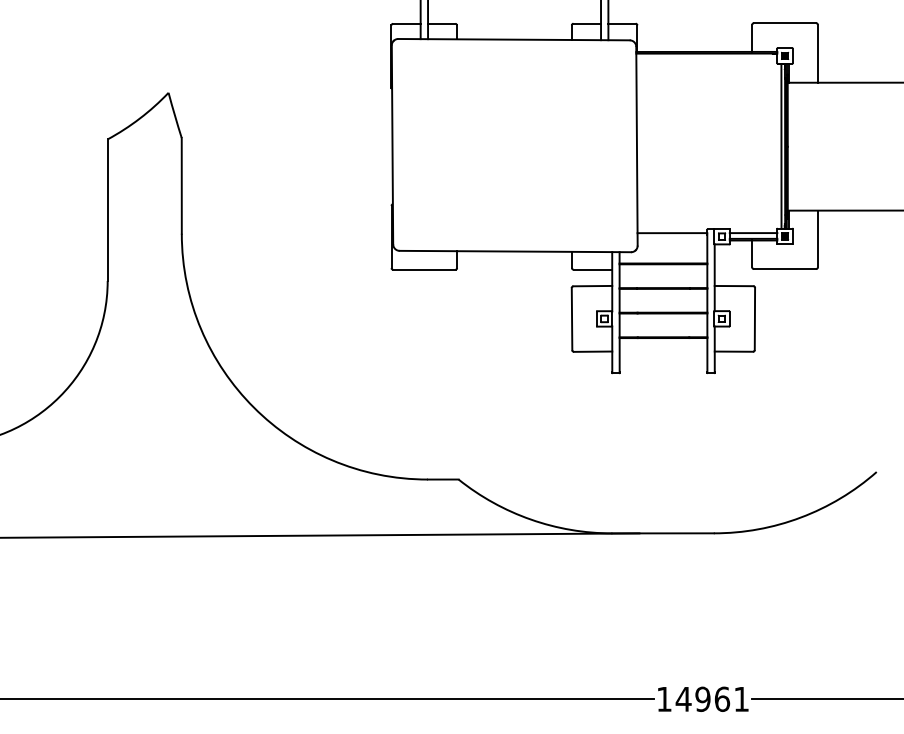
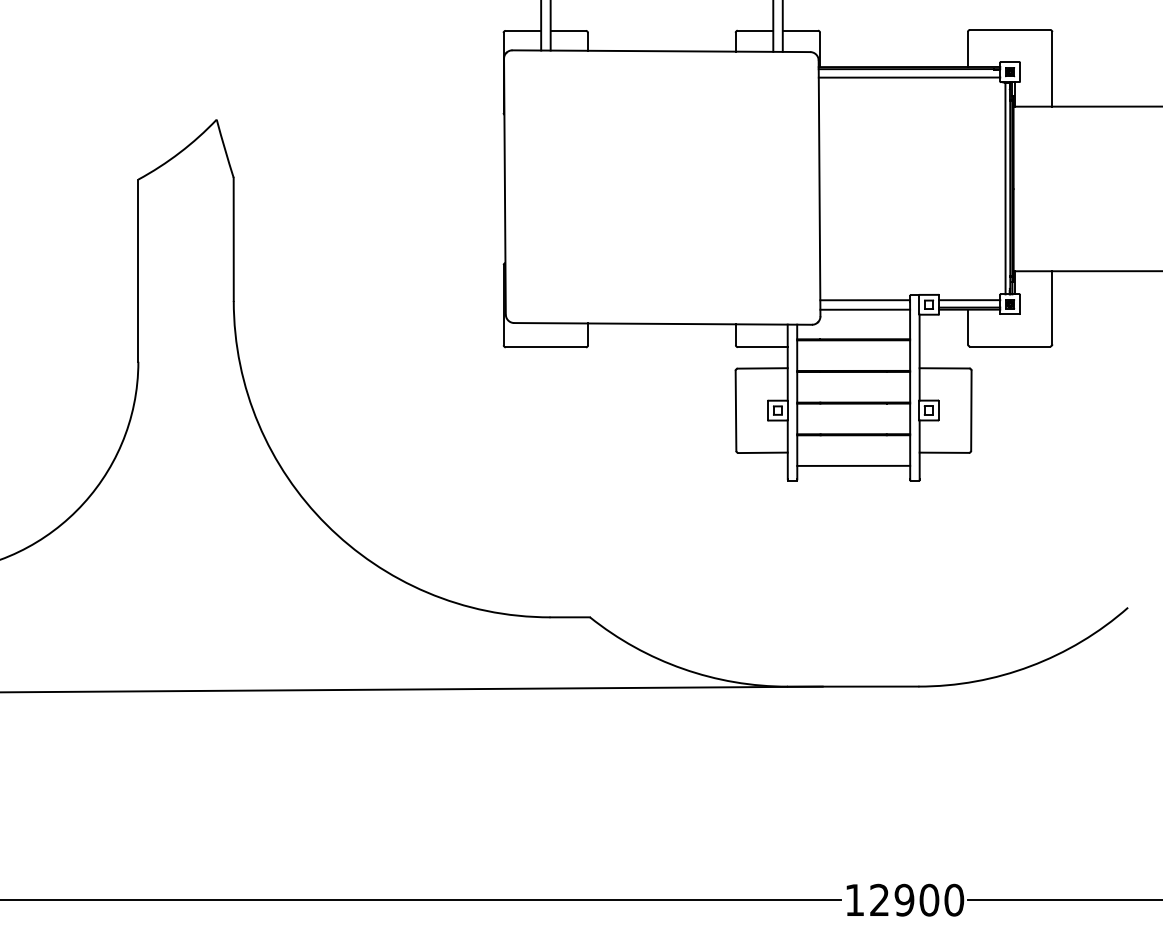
line: (706, 60) -> (909, 77), added
line: (672, 240) -> (865, 309), added
line: (663, 361) -> (853, 465), added
text: (712, 698) -> (916, 899), 14961 -> 12900

